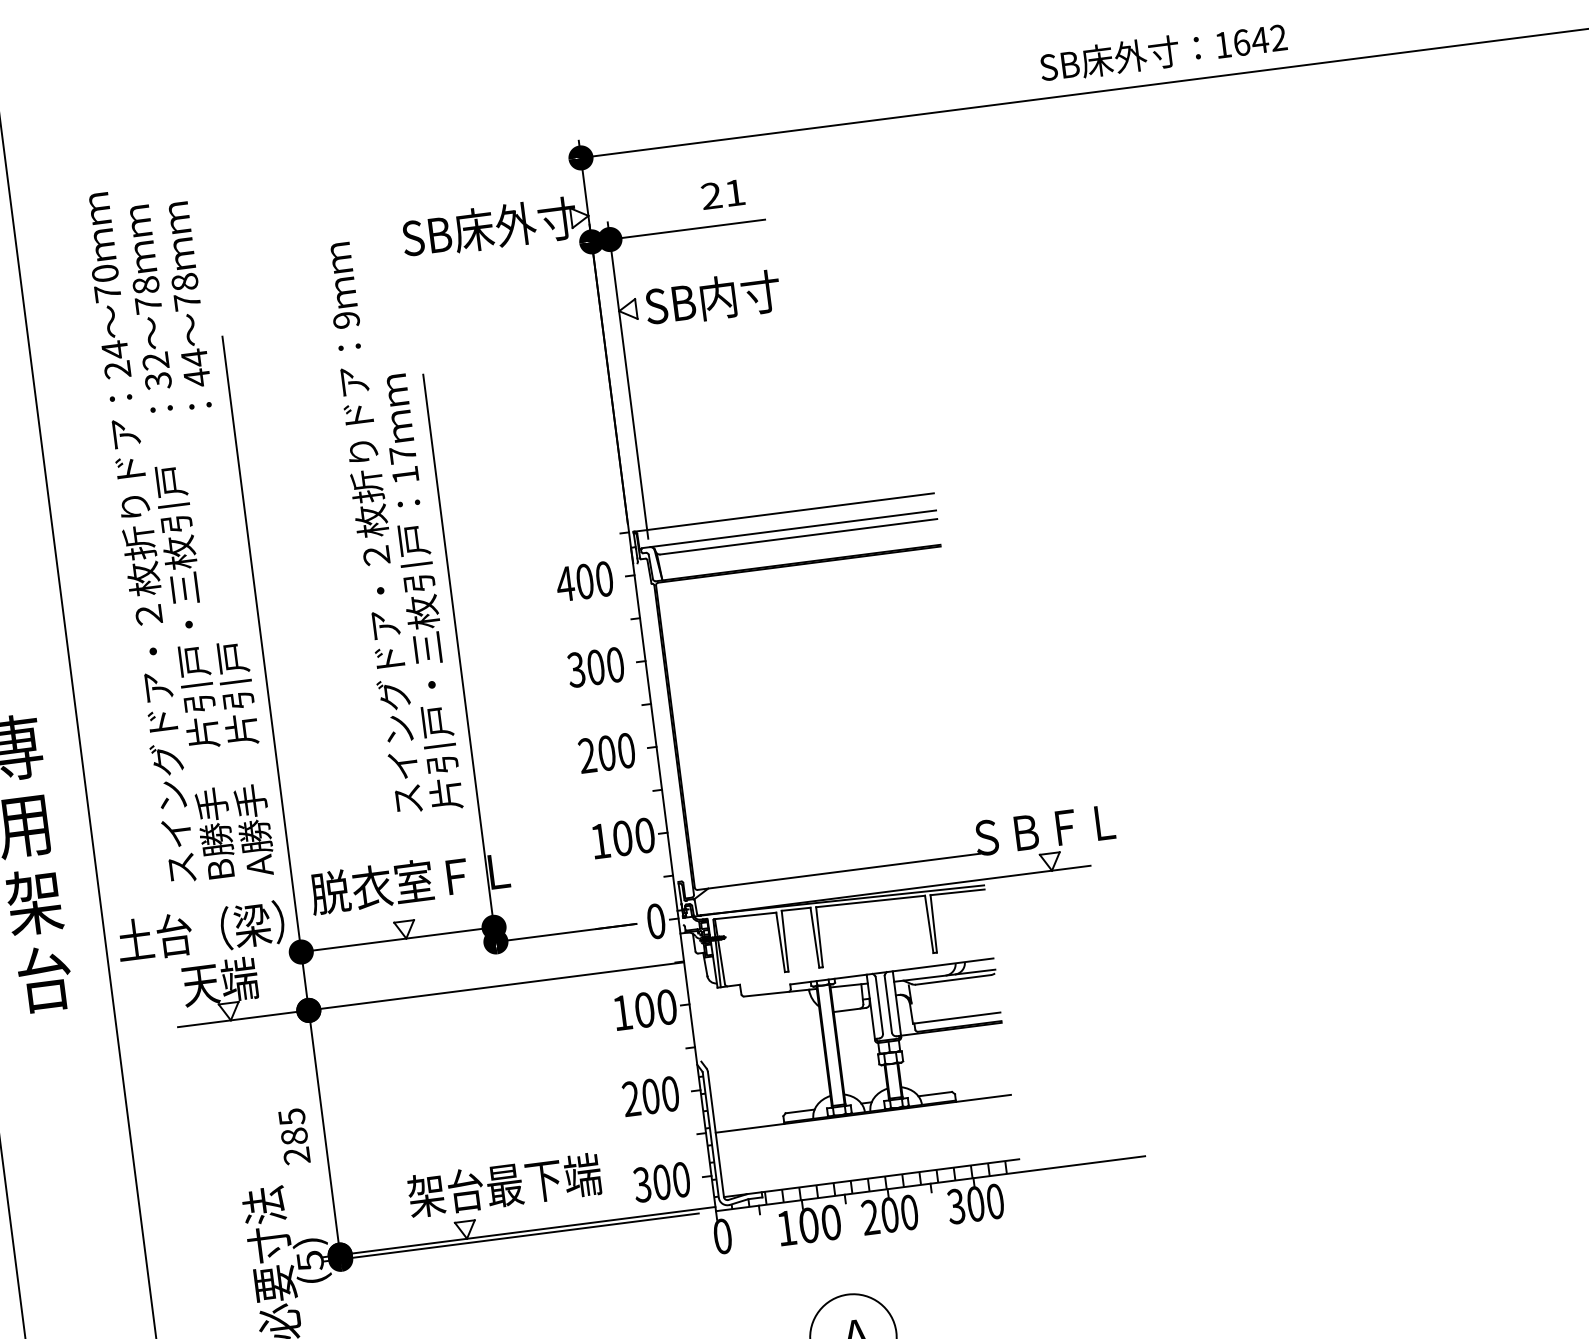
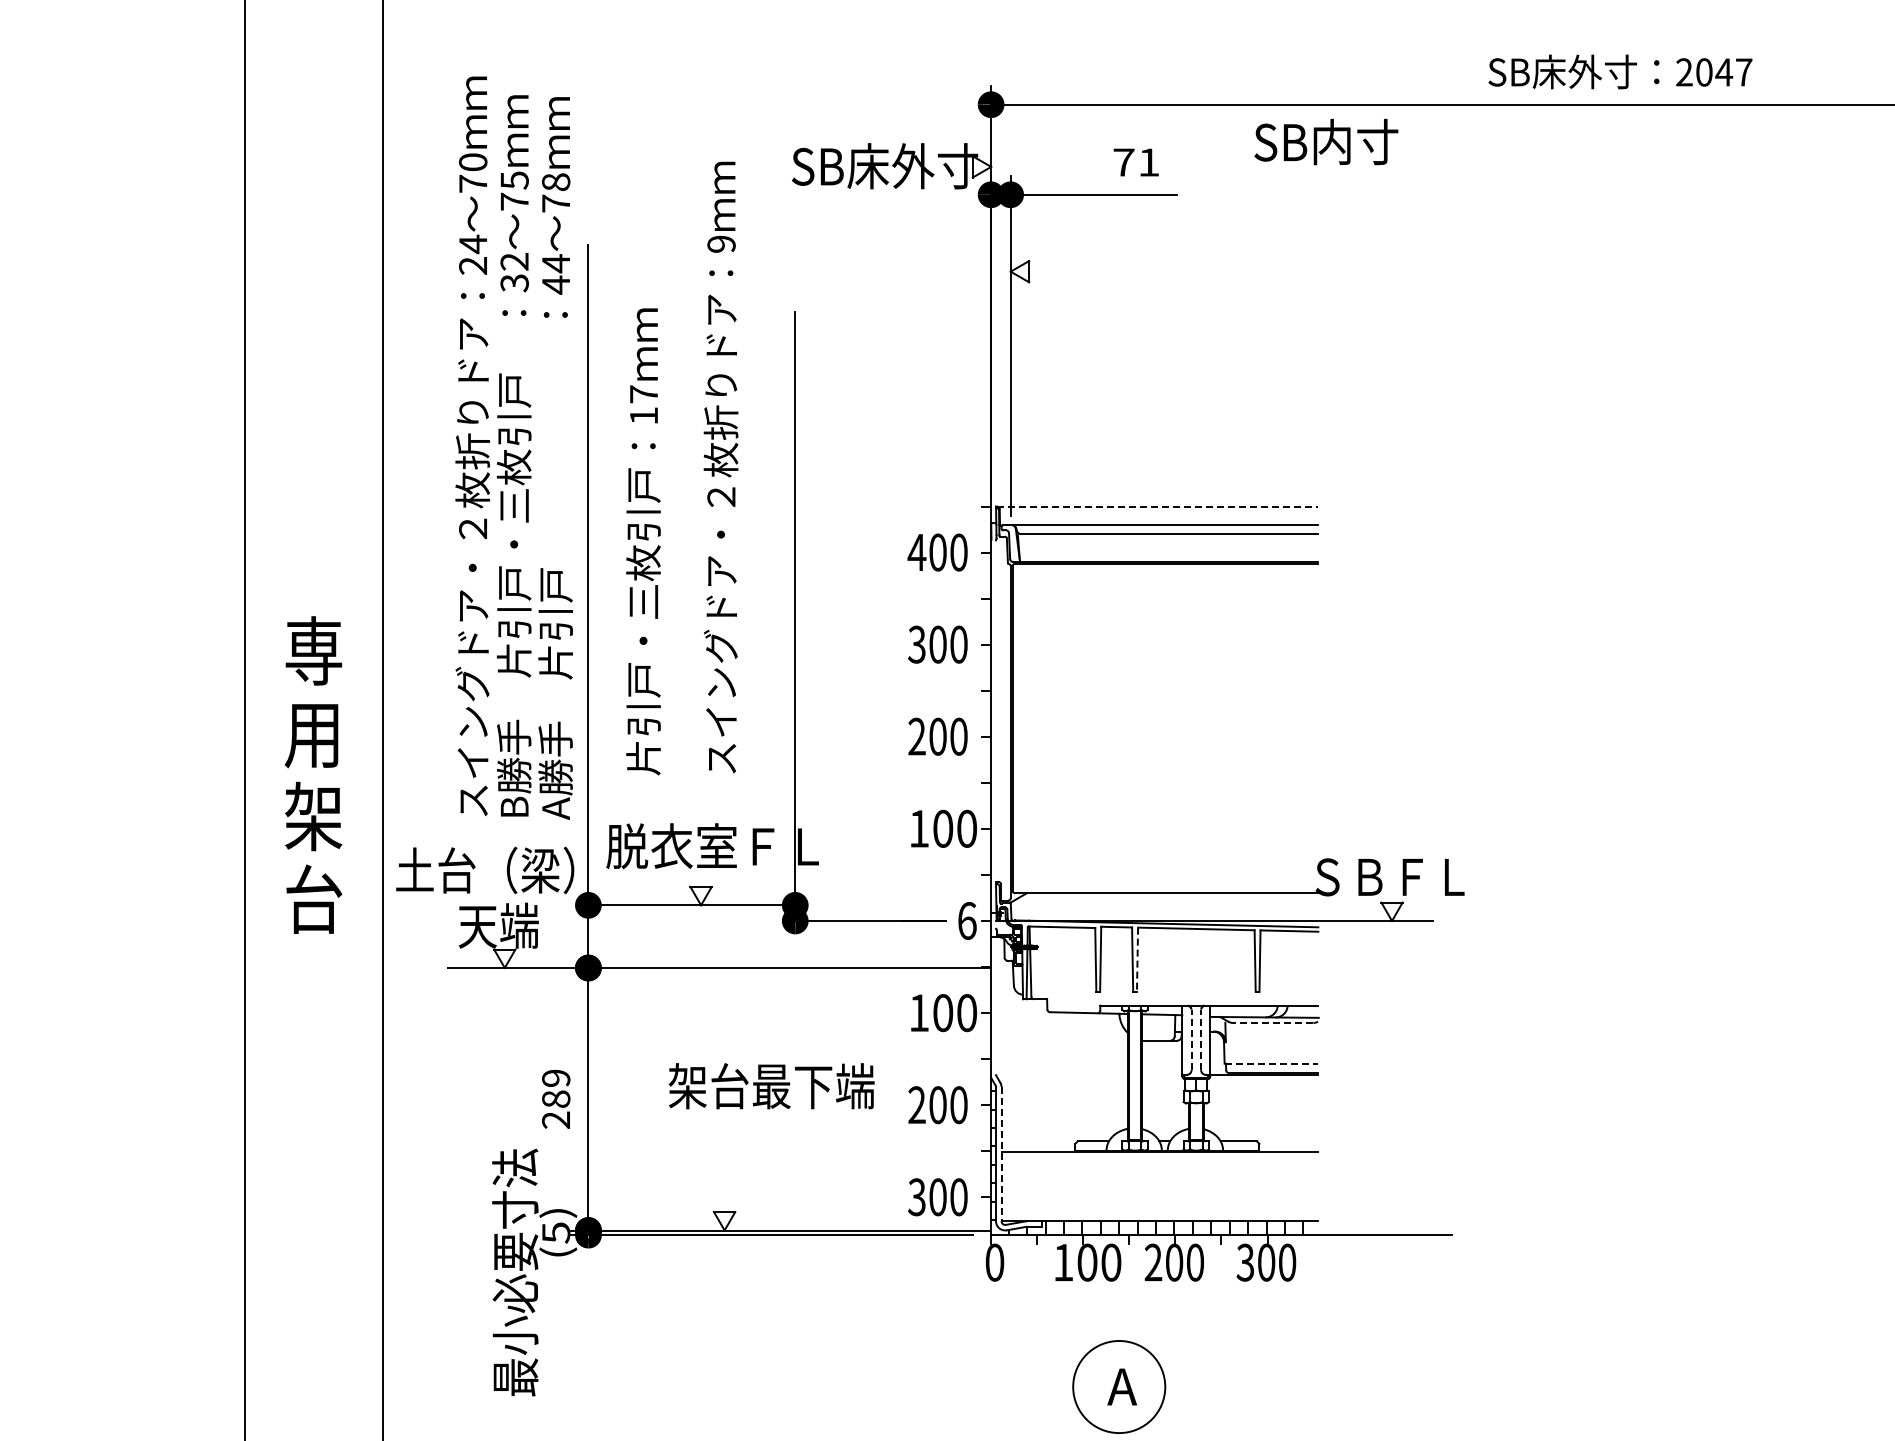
text: (1251, 41) -> (1714, 72), 1642 -> 2047
text: (711, 196) -> (1123, 162), 21 -> 71
text: (145, 285) -> (514, 180), 78 -> 75
text: (713, 298) -> (1326, 142), moved
line: (783, 512) -> (1157, 506), solid -> dashed
text: (420, 592) -> (643, 541), moved
text: (656, 920) -> (967, 920), 0 -> 6
line: (819, 937) -> (1137, 960), solid -> dashed
line: (952, 979) -> (1272, 1022), solid -> dashed
line: (888, 1003) -> (1201, 1039), solid -> dashed
line: (879, 1005) -> (1191, 1039), solid -> dashed
line: (956, 1017) -> (1271, 1063), solid -> dashed
text: (292, 1117) -> (556, 1078), 285 -> 289
line: (715, 1134) -> (1001, 1154), solid -> dashed
text: (504, 1185) -> (771, 1086), moved

